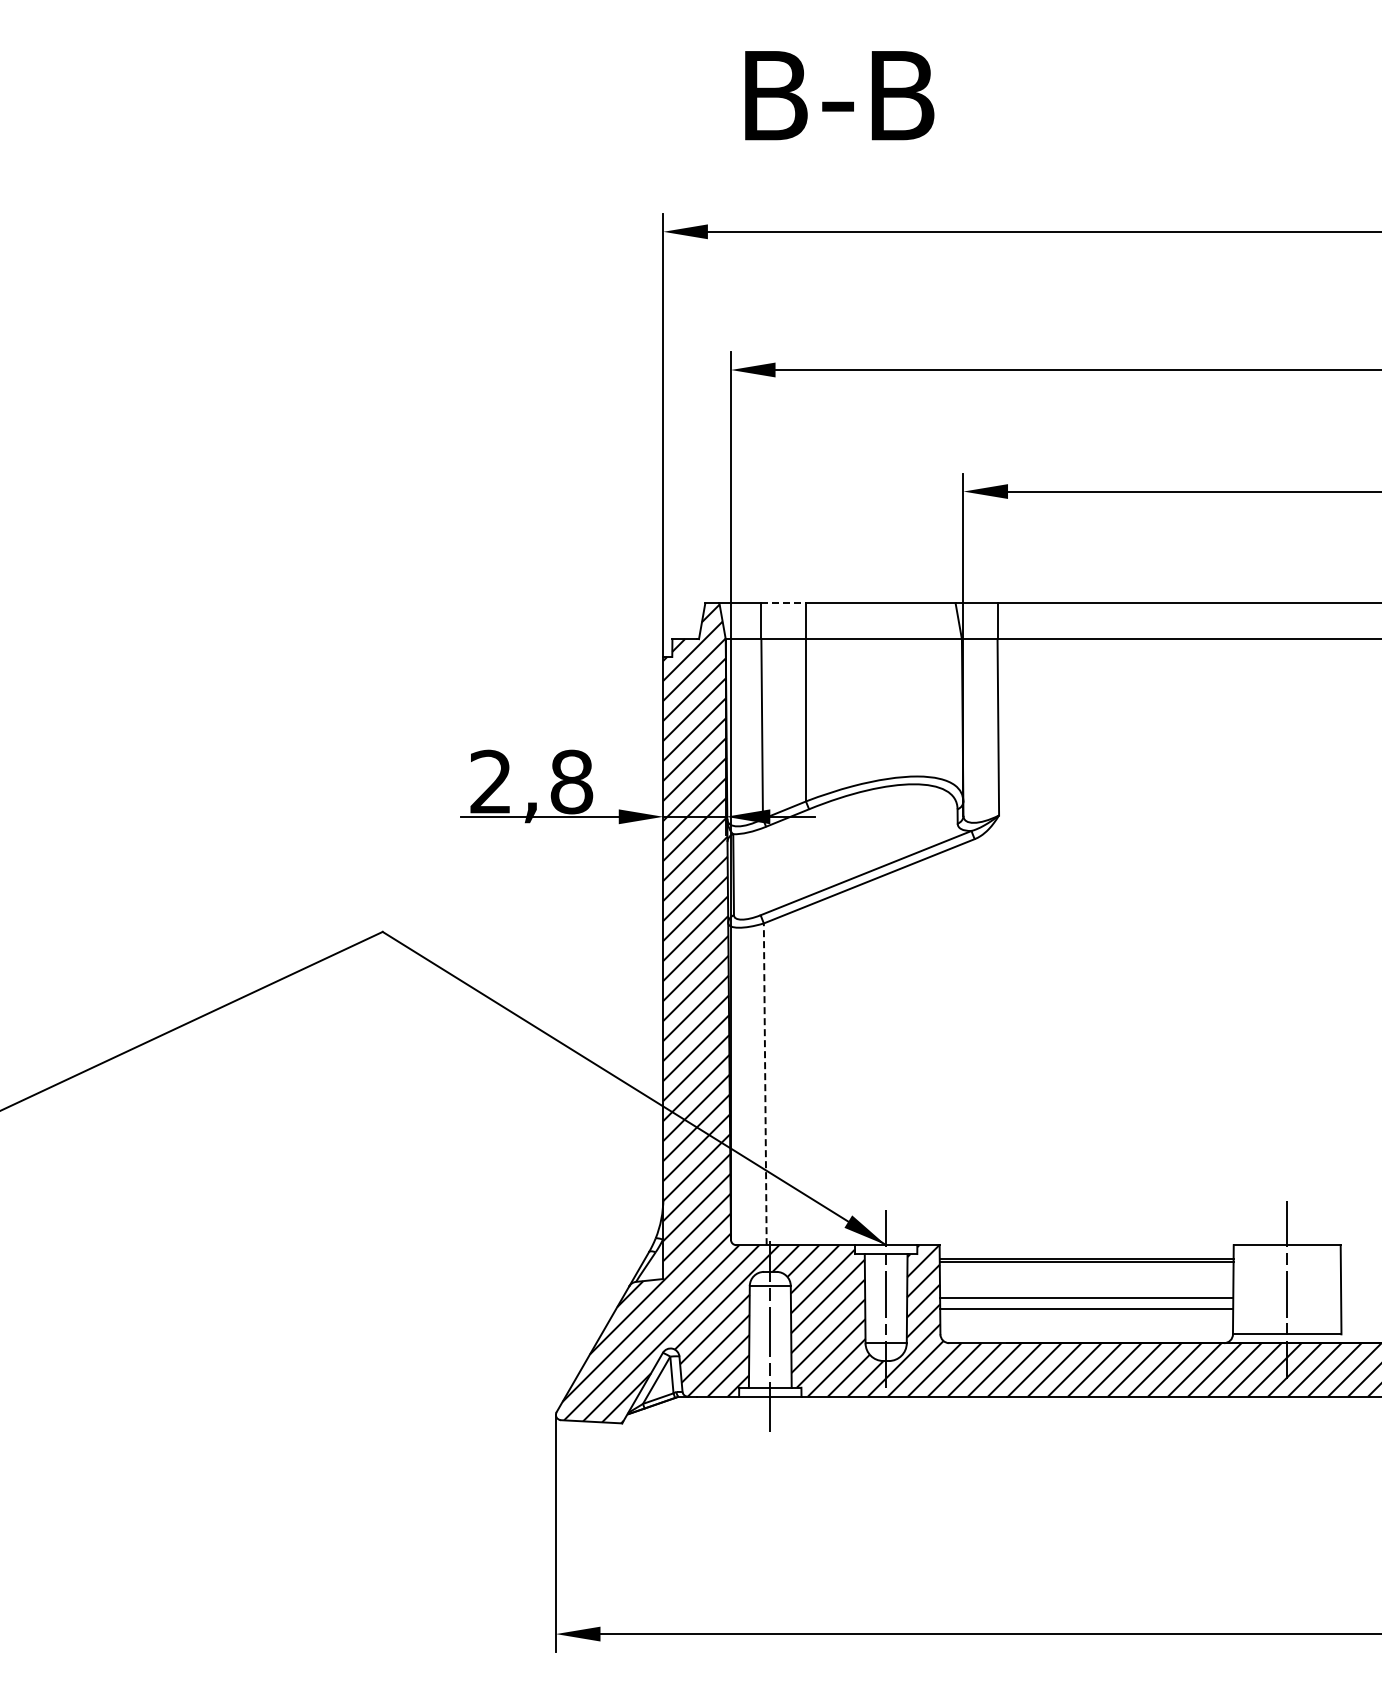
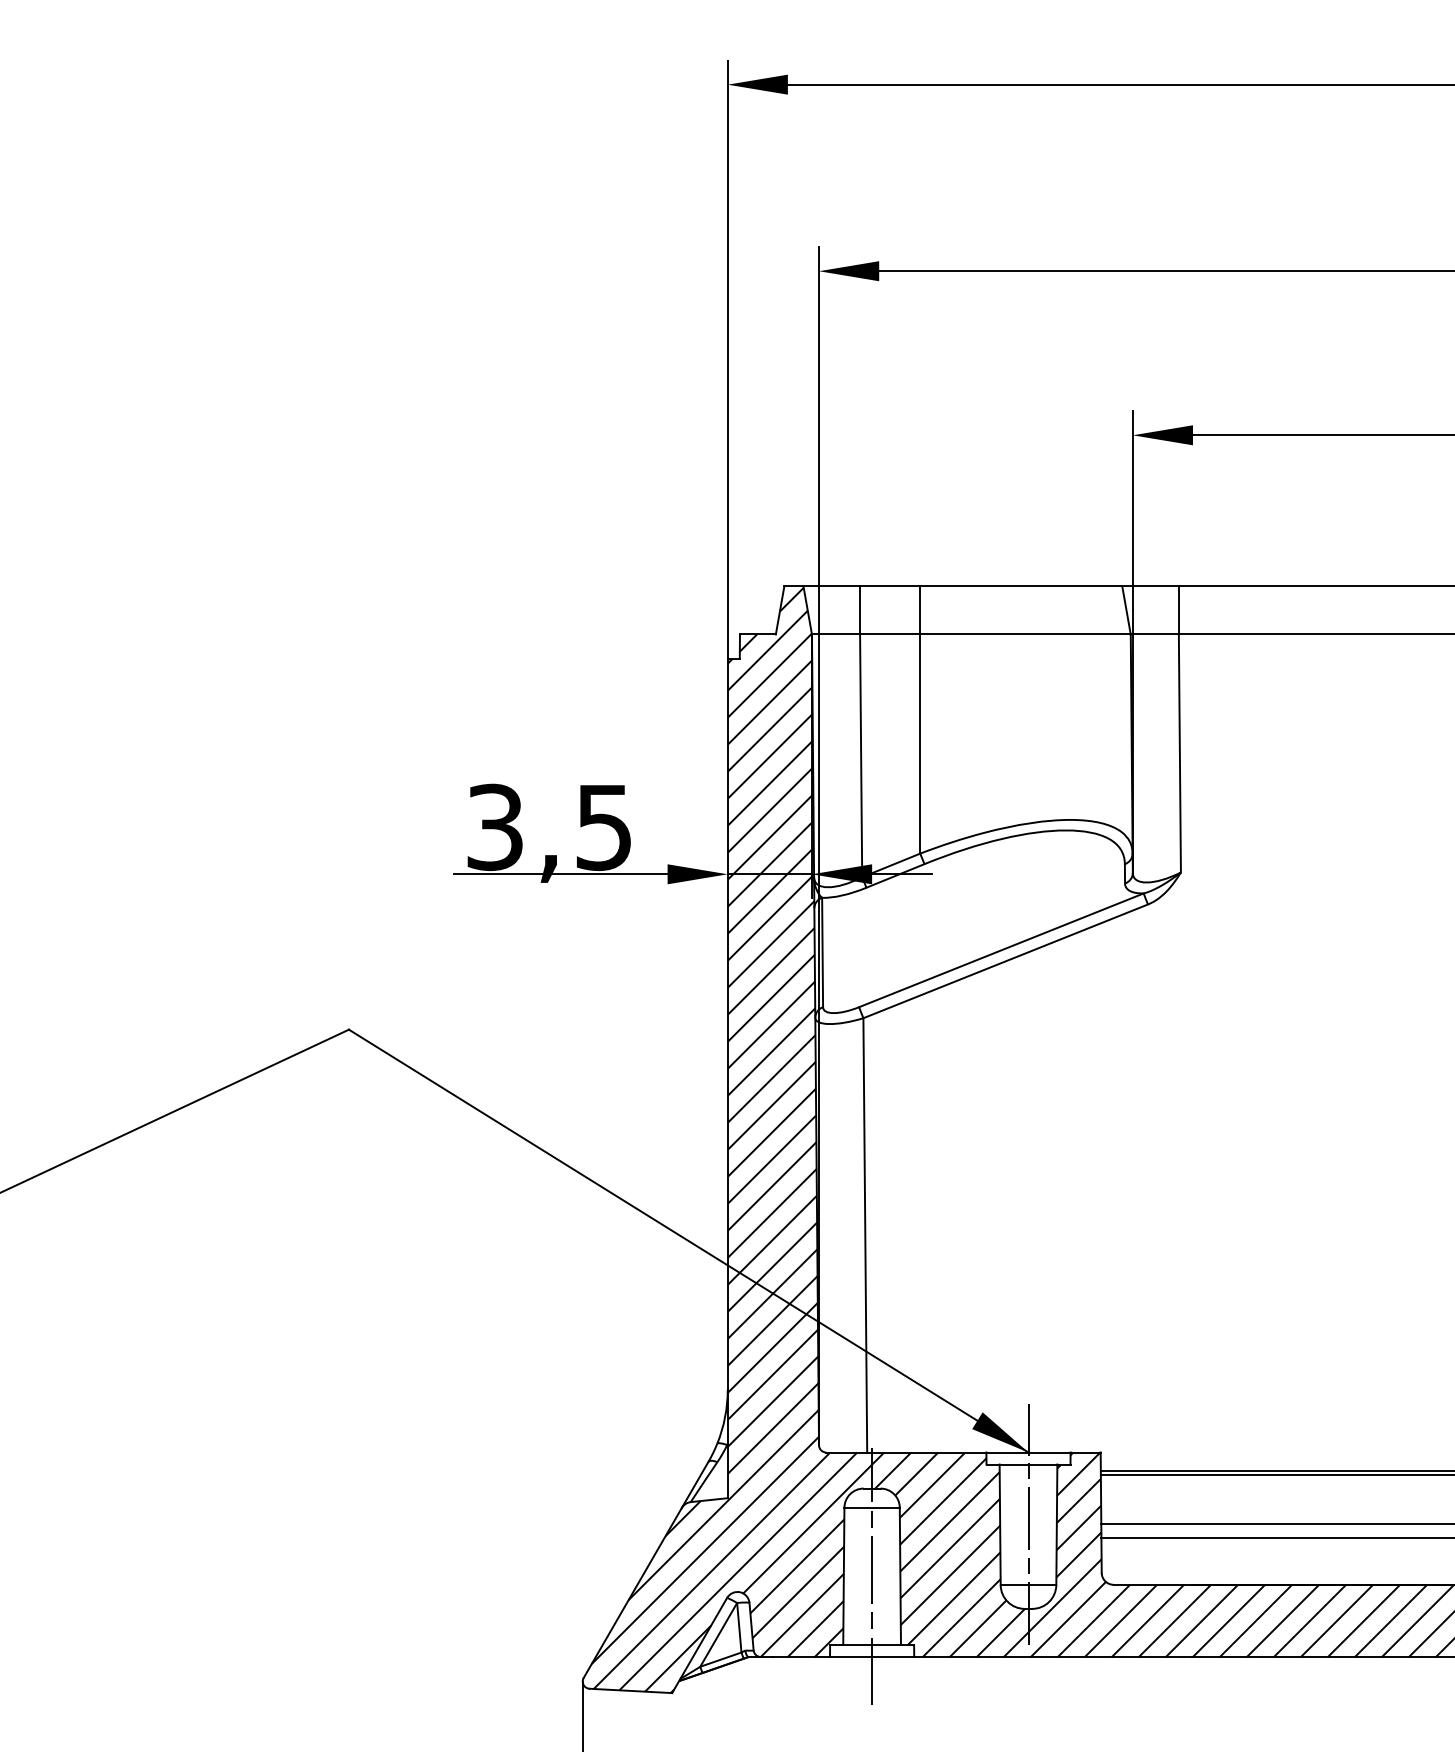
line: (784, 603) -> (891, 586), dashed -> solid
text: (531, 781) -> (549, 826), 2,8 -> 3,5
line: (765, 1084) -> (865, 1235), dashed -> solid

